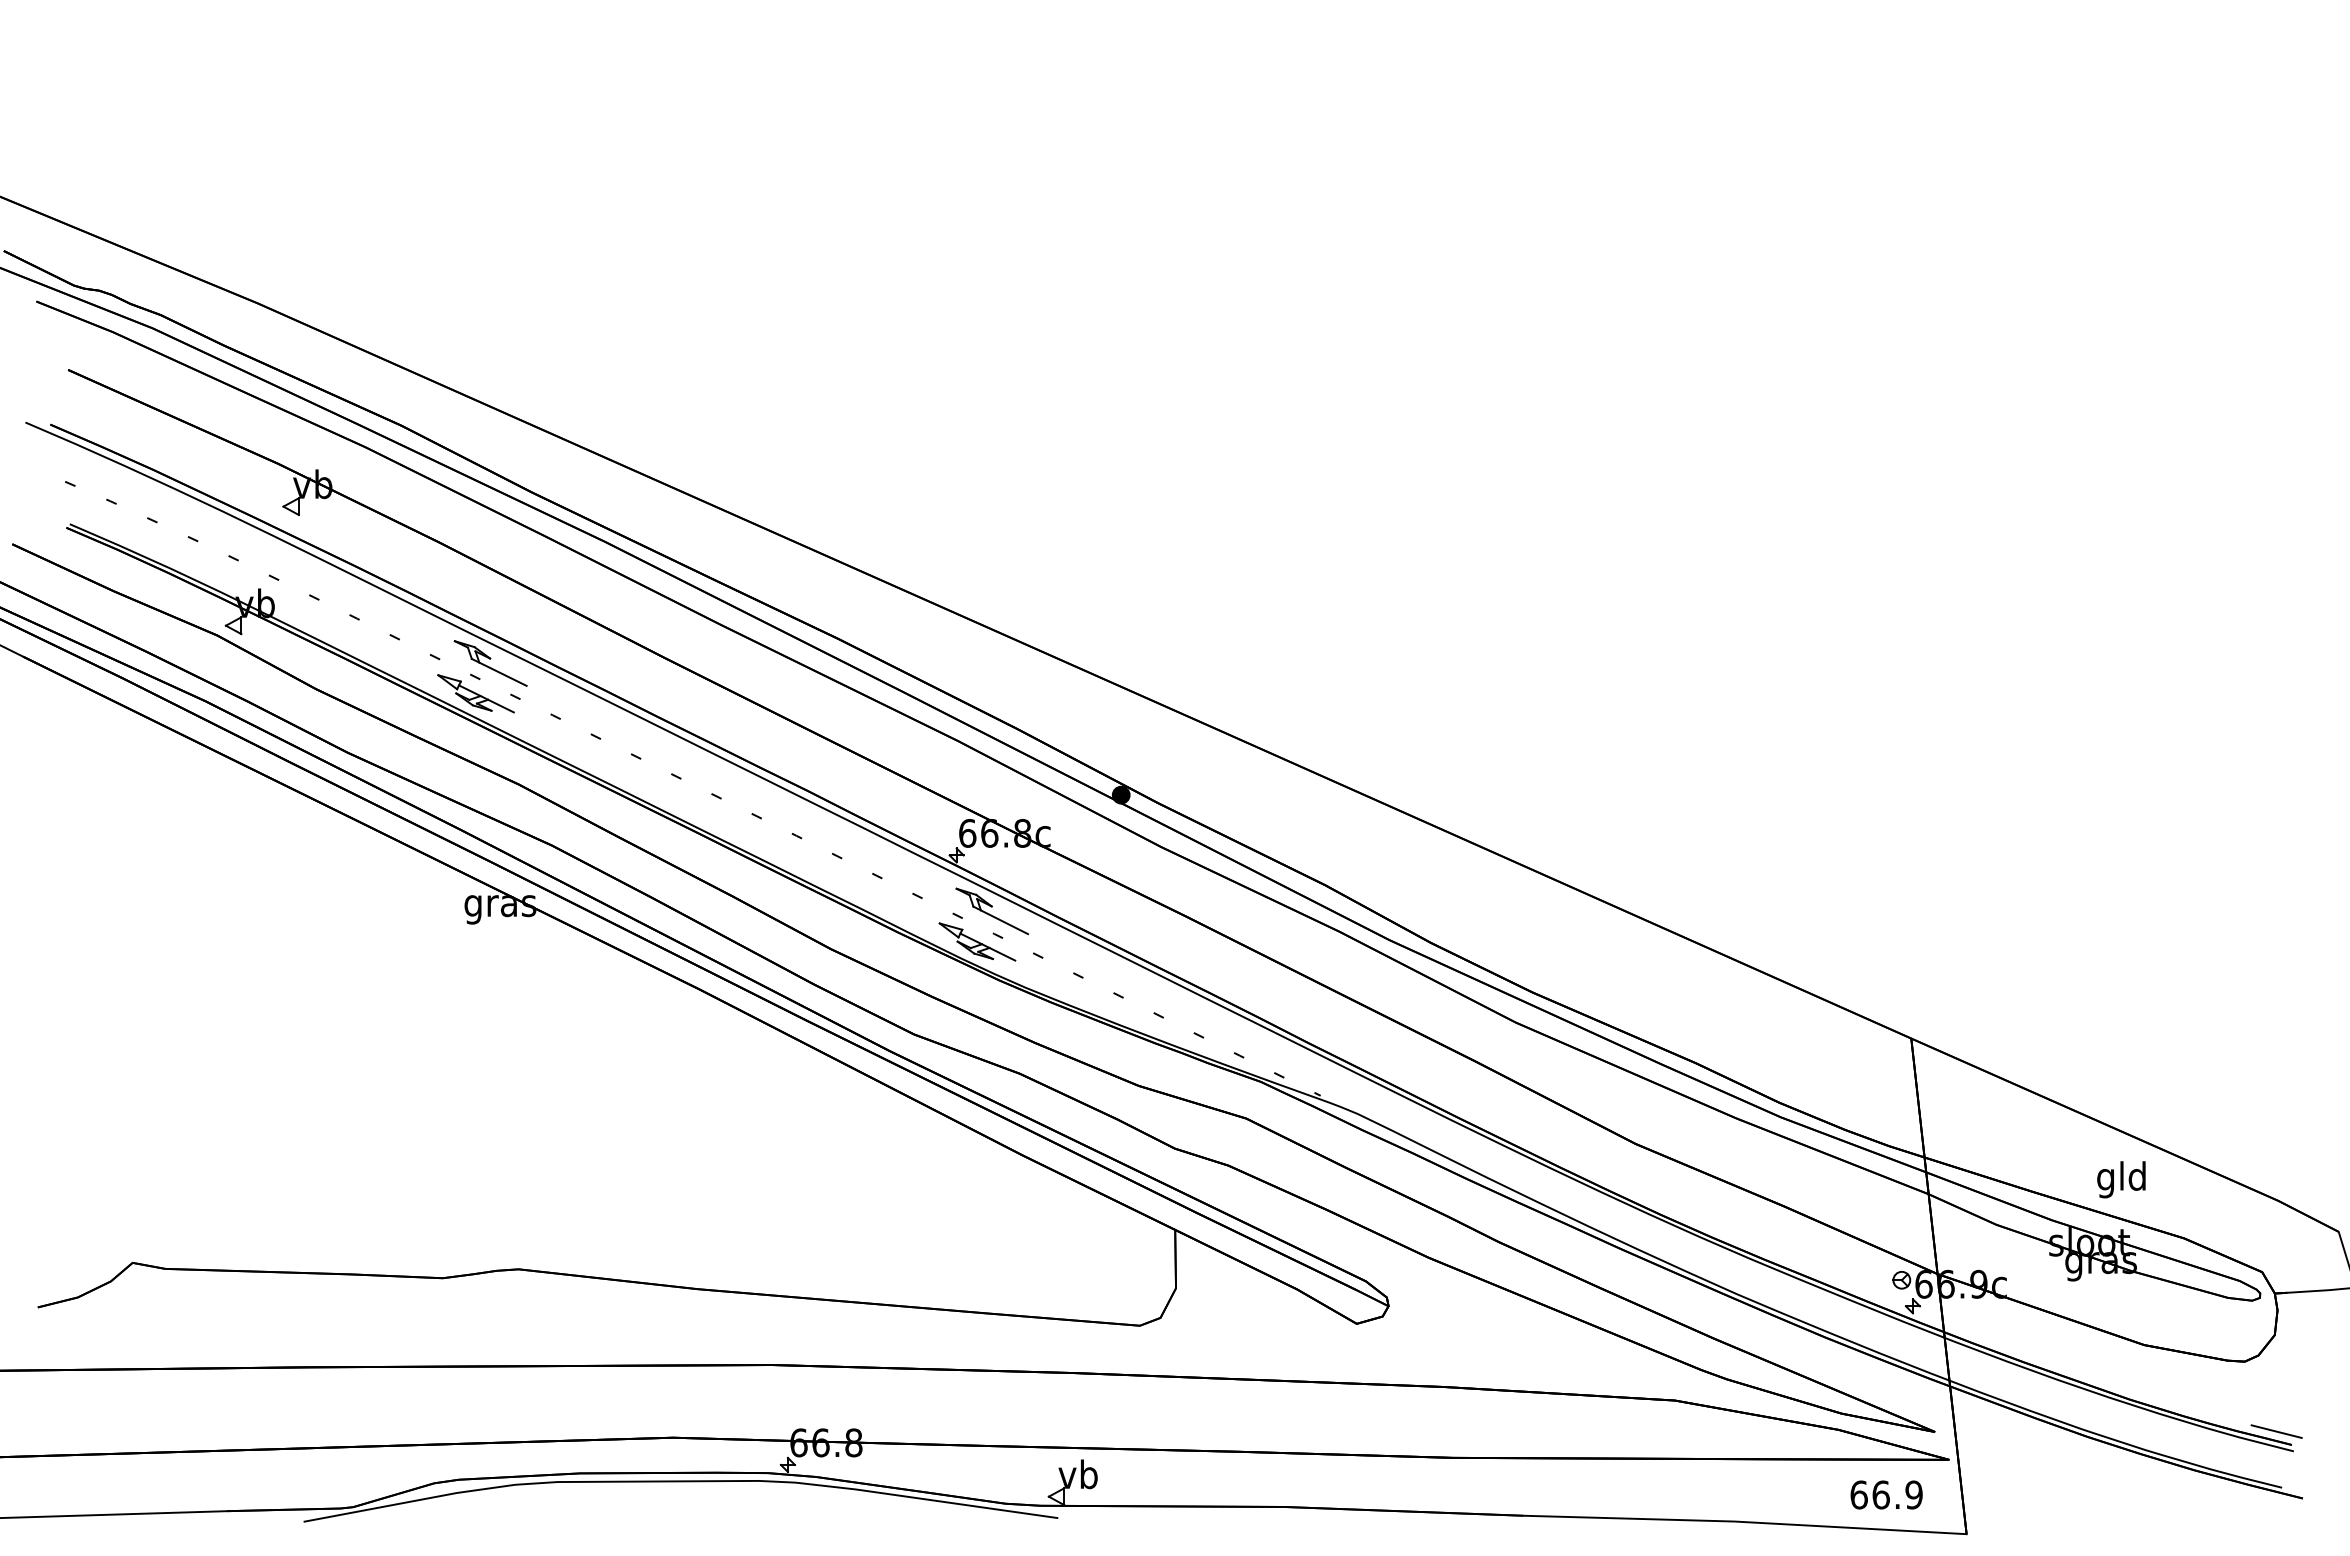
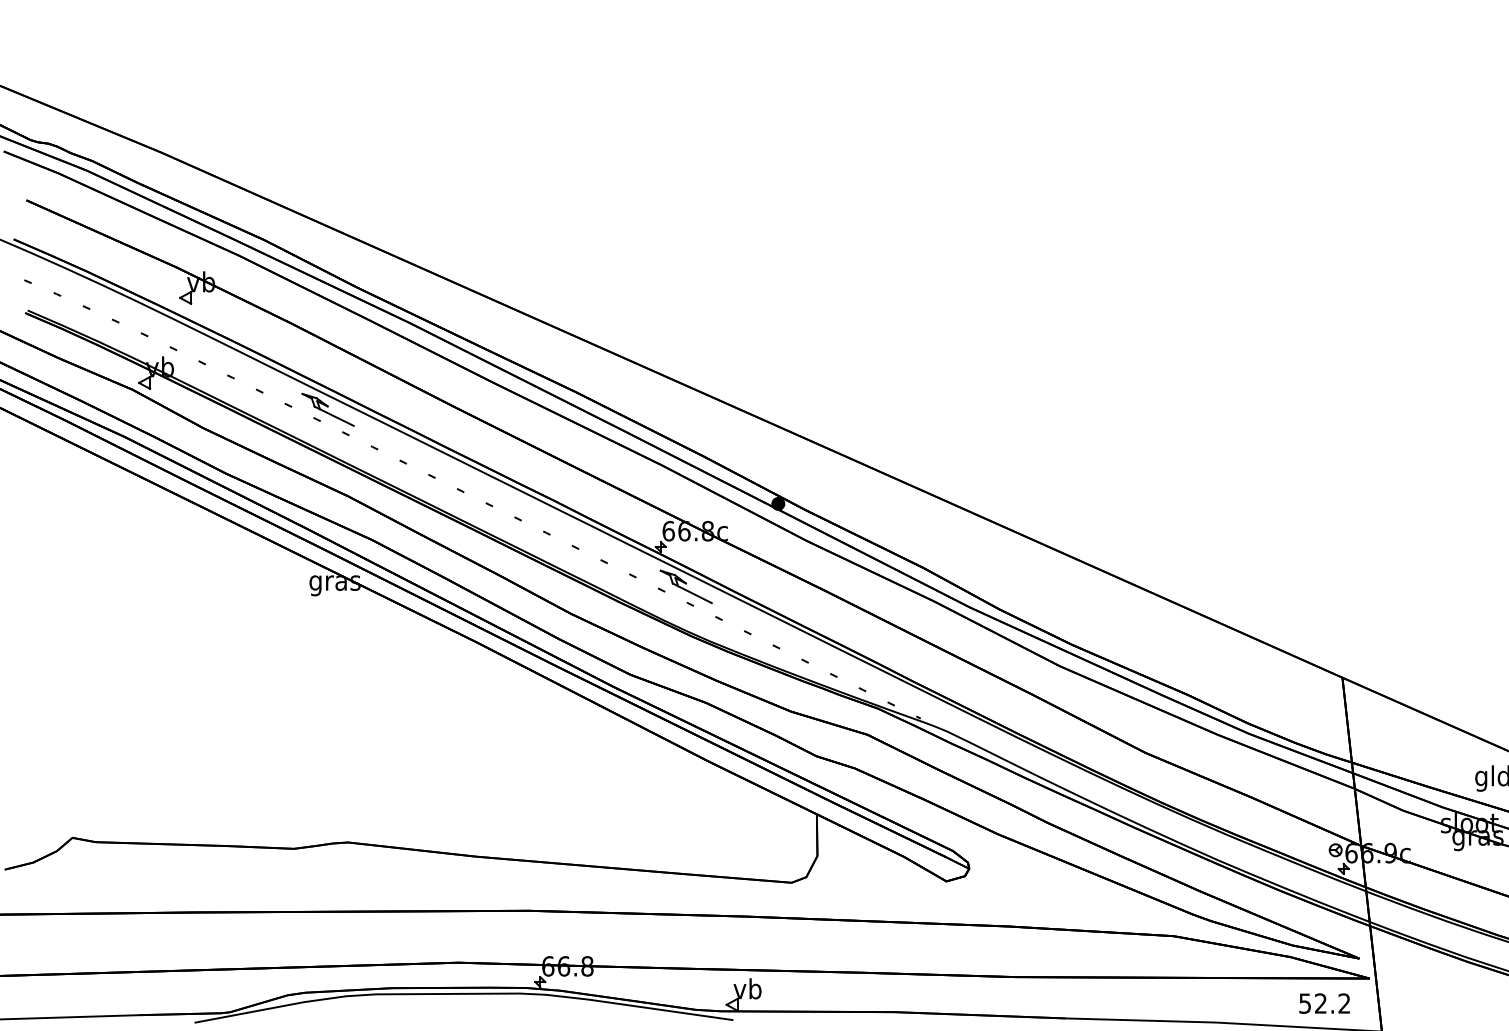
part: (475, 693) -> (317, 431), removed
part: (977, 941) -> (675, 608), removed
text: (1886, 1494) -> (1324, 1003), 66.9 -> 52.2

